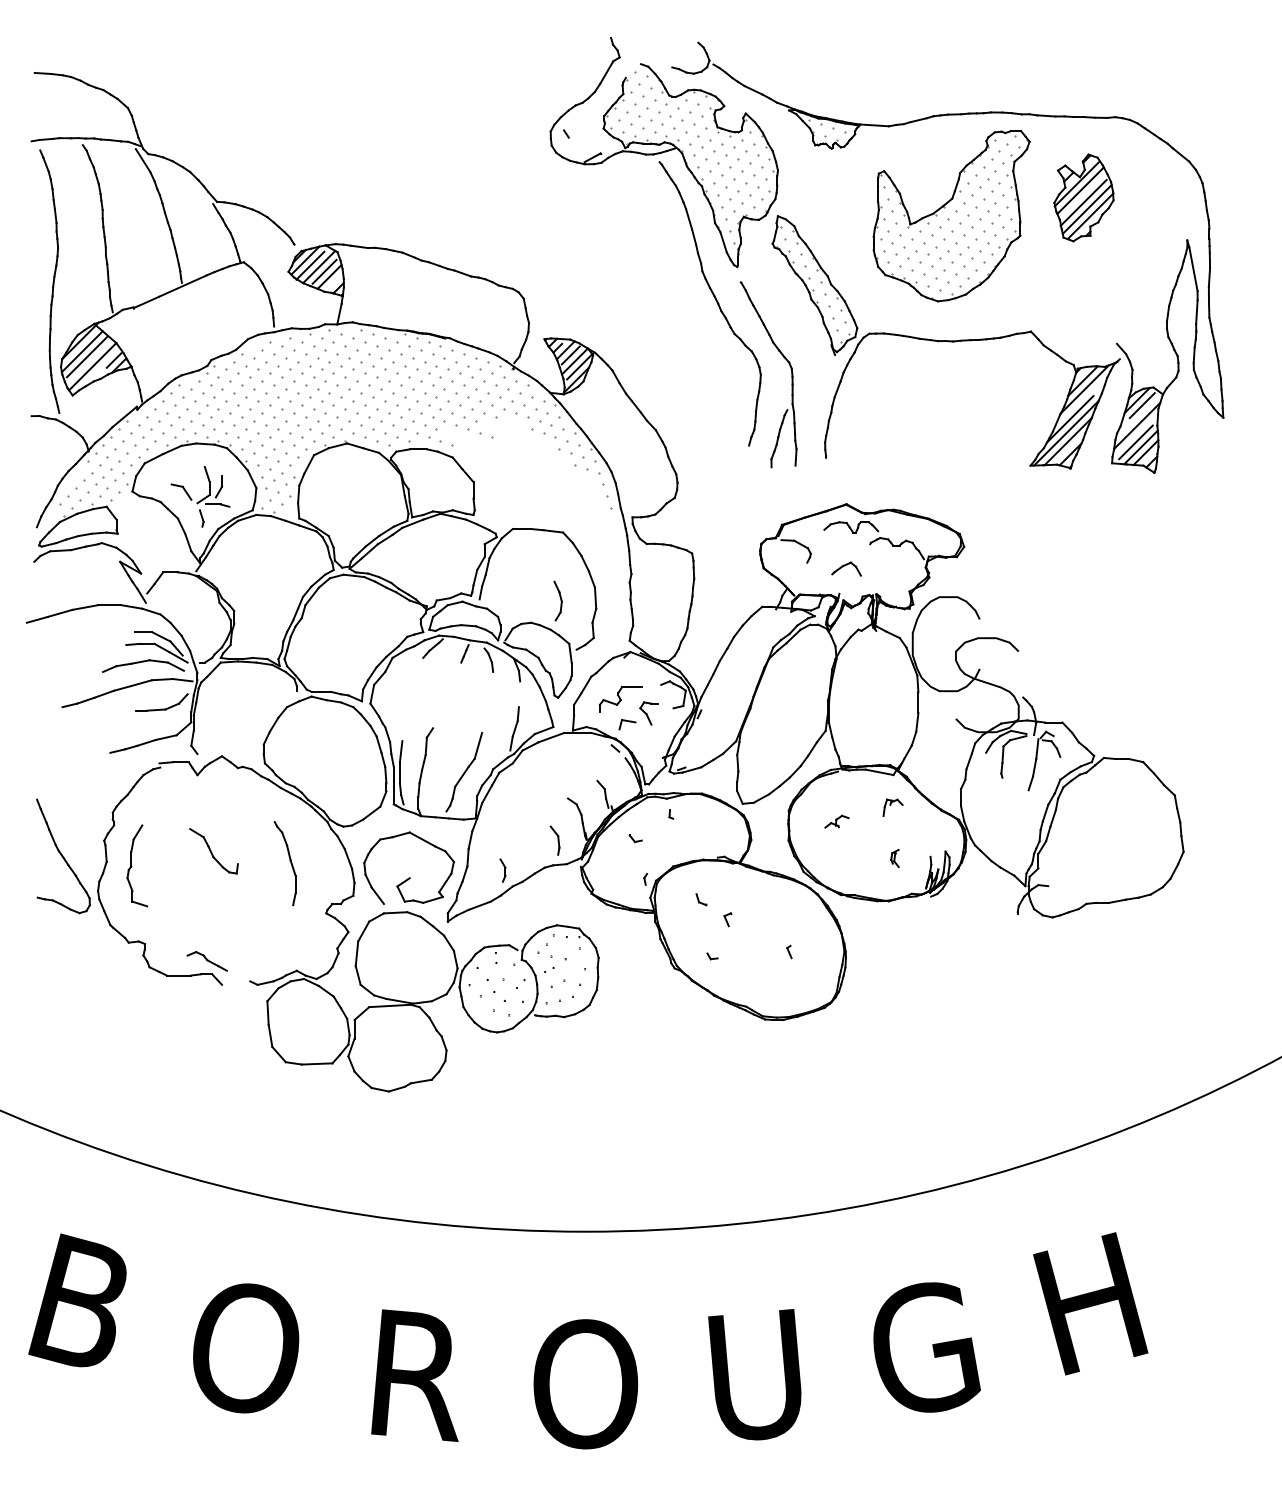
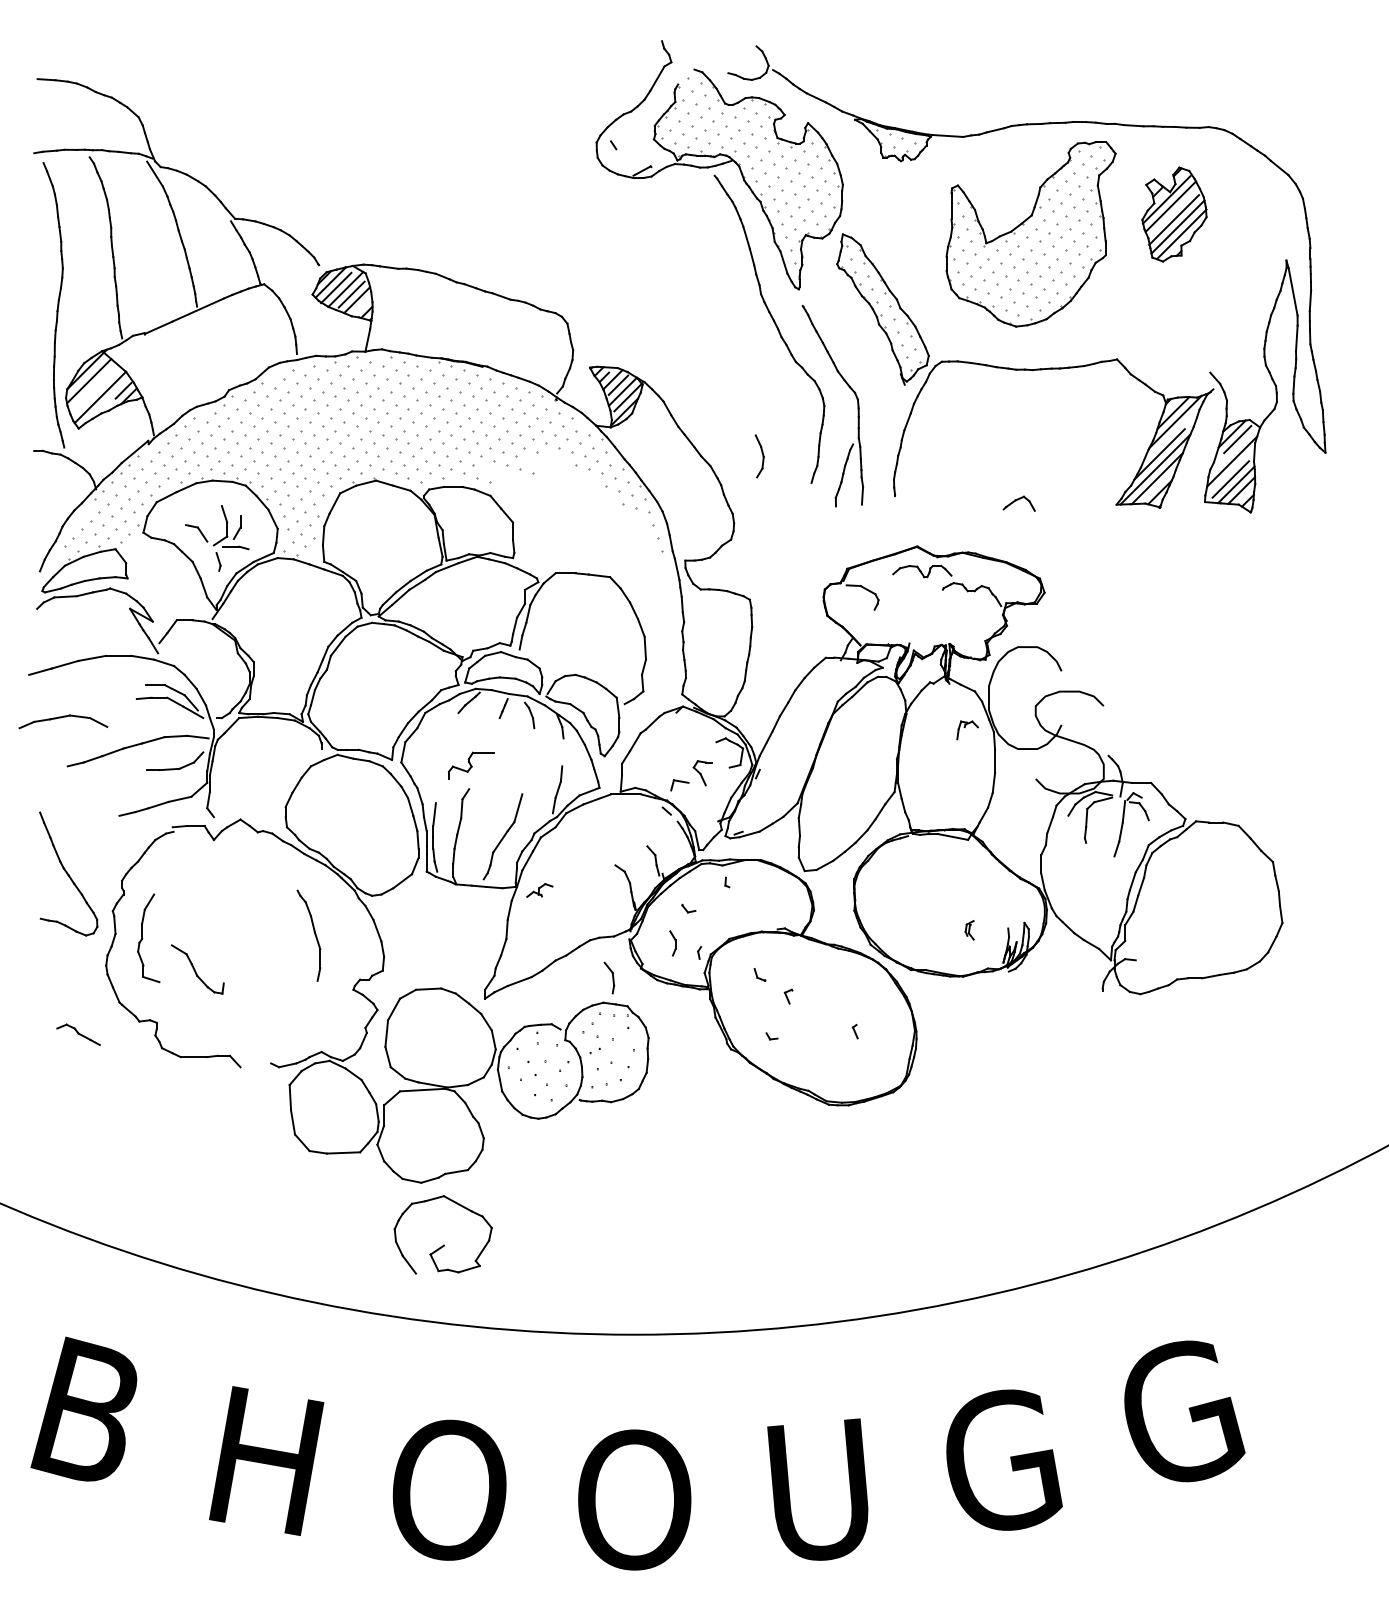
line: (87, 356) -> (94, 386), removed
part: (845, 568) -> (1018, 503), moved
part: (557, 601) -> (759, 456), moved
part: (143, 665) -> (63, 721), moved
part: (620, 699) -> (471, 765), moved
part: (892, 807) -> (967, 730), moved
part: (836, 821) -> (539, 890), moved
part: (555, 840) -> (609, 977), moved
part: (213, 851) -> (197, 969), moved
part: (63, 855) -> (68, 873), moved
part: (502, 870) -> (672, 943), moved
part: (409, 877) -> (443, 1244), moved
part: (207, 961) -> (78, 1034), moved
text: (1091, 1303) -> (1182, 1412), H -> G
text: (245, 1348) -> (266, 1461), O -> H
text: (414, 1375) -> (449, 1490), R -> O

